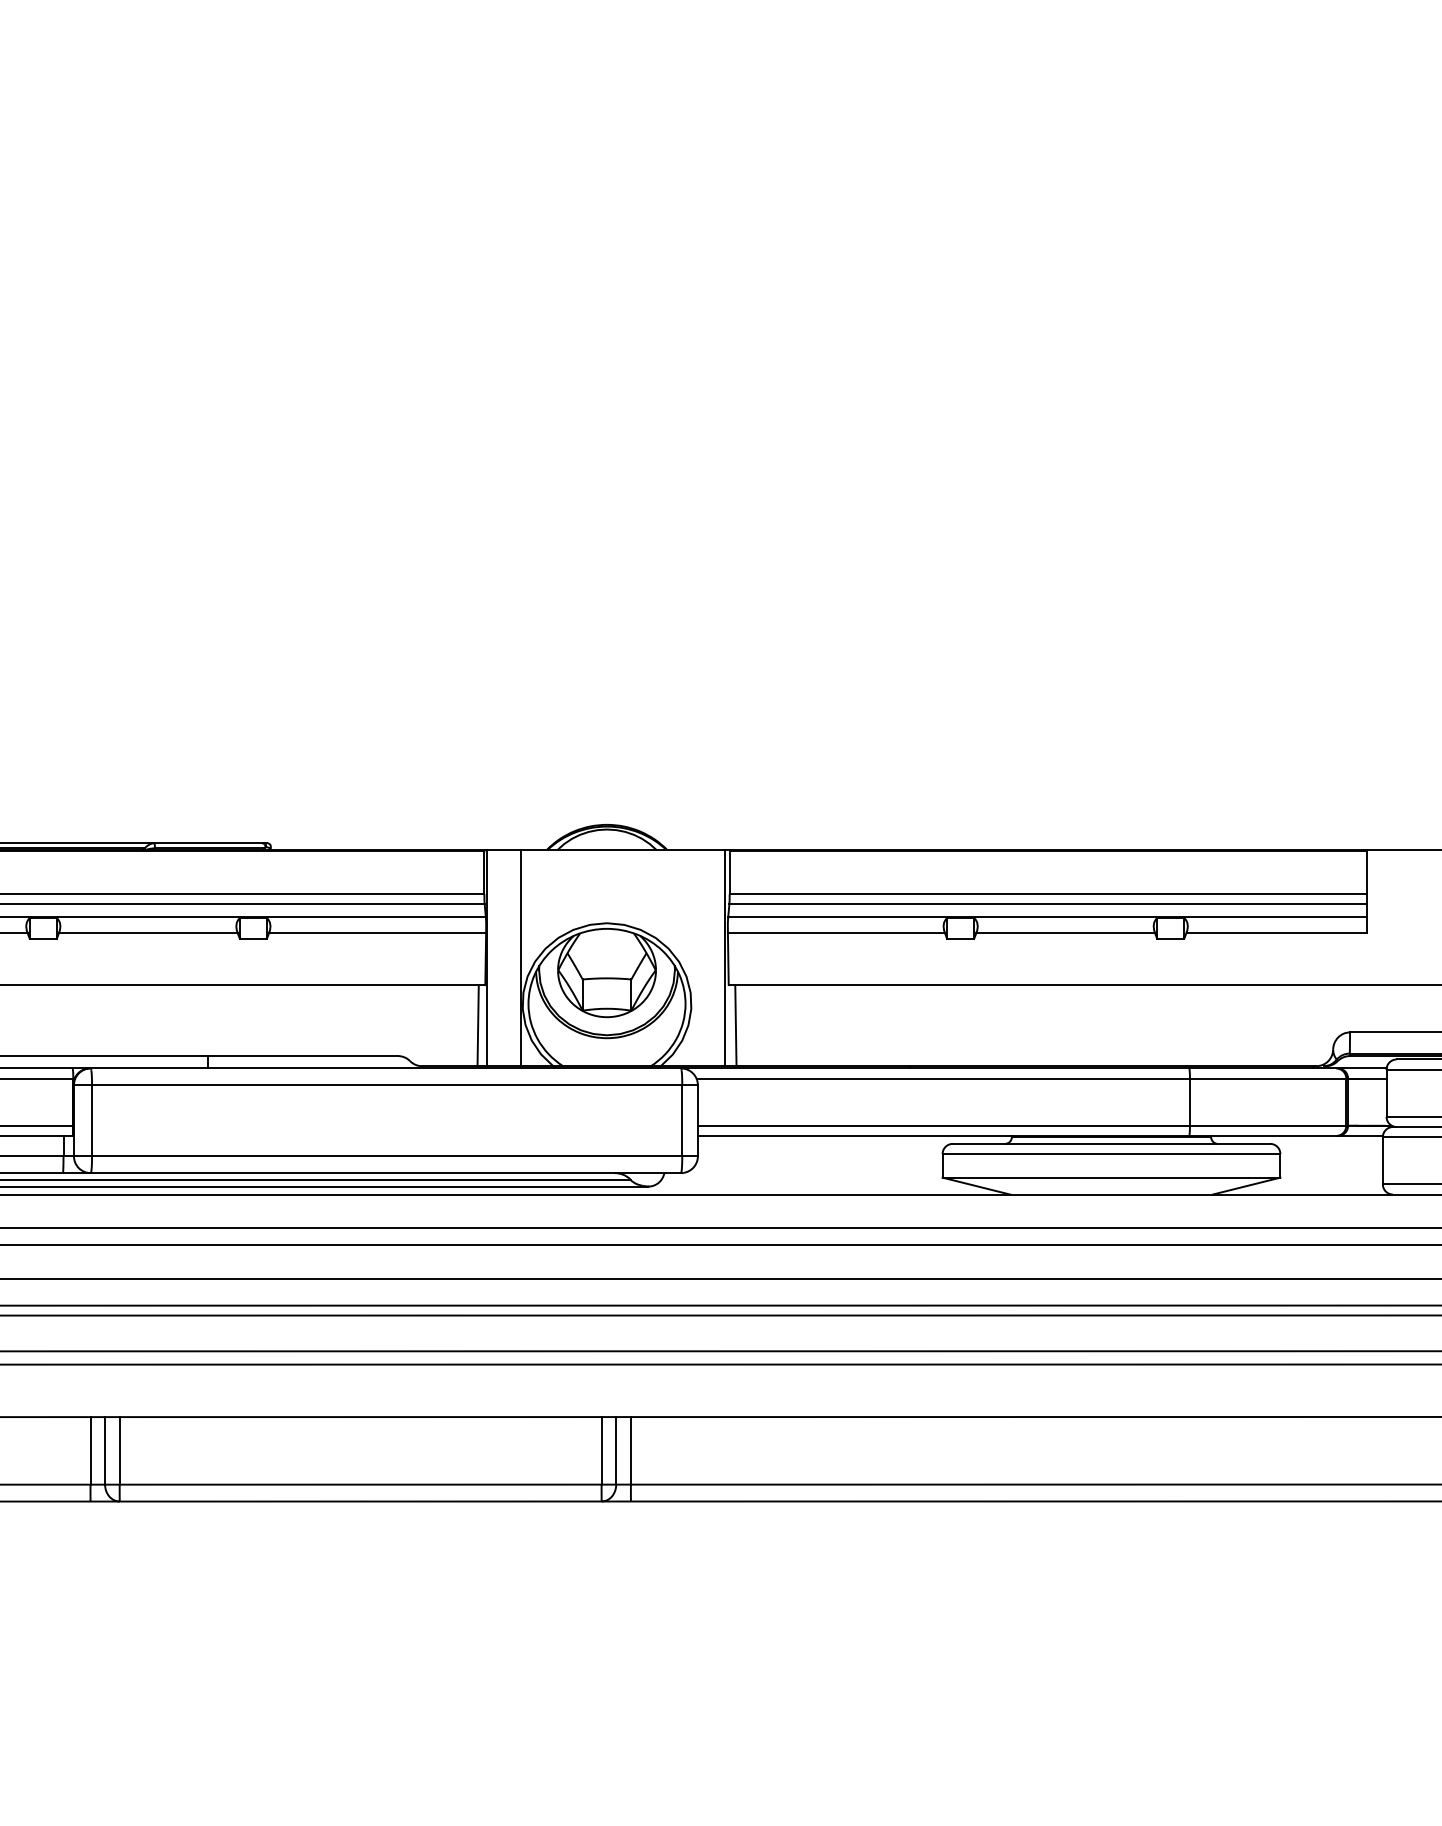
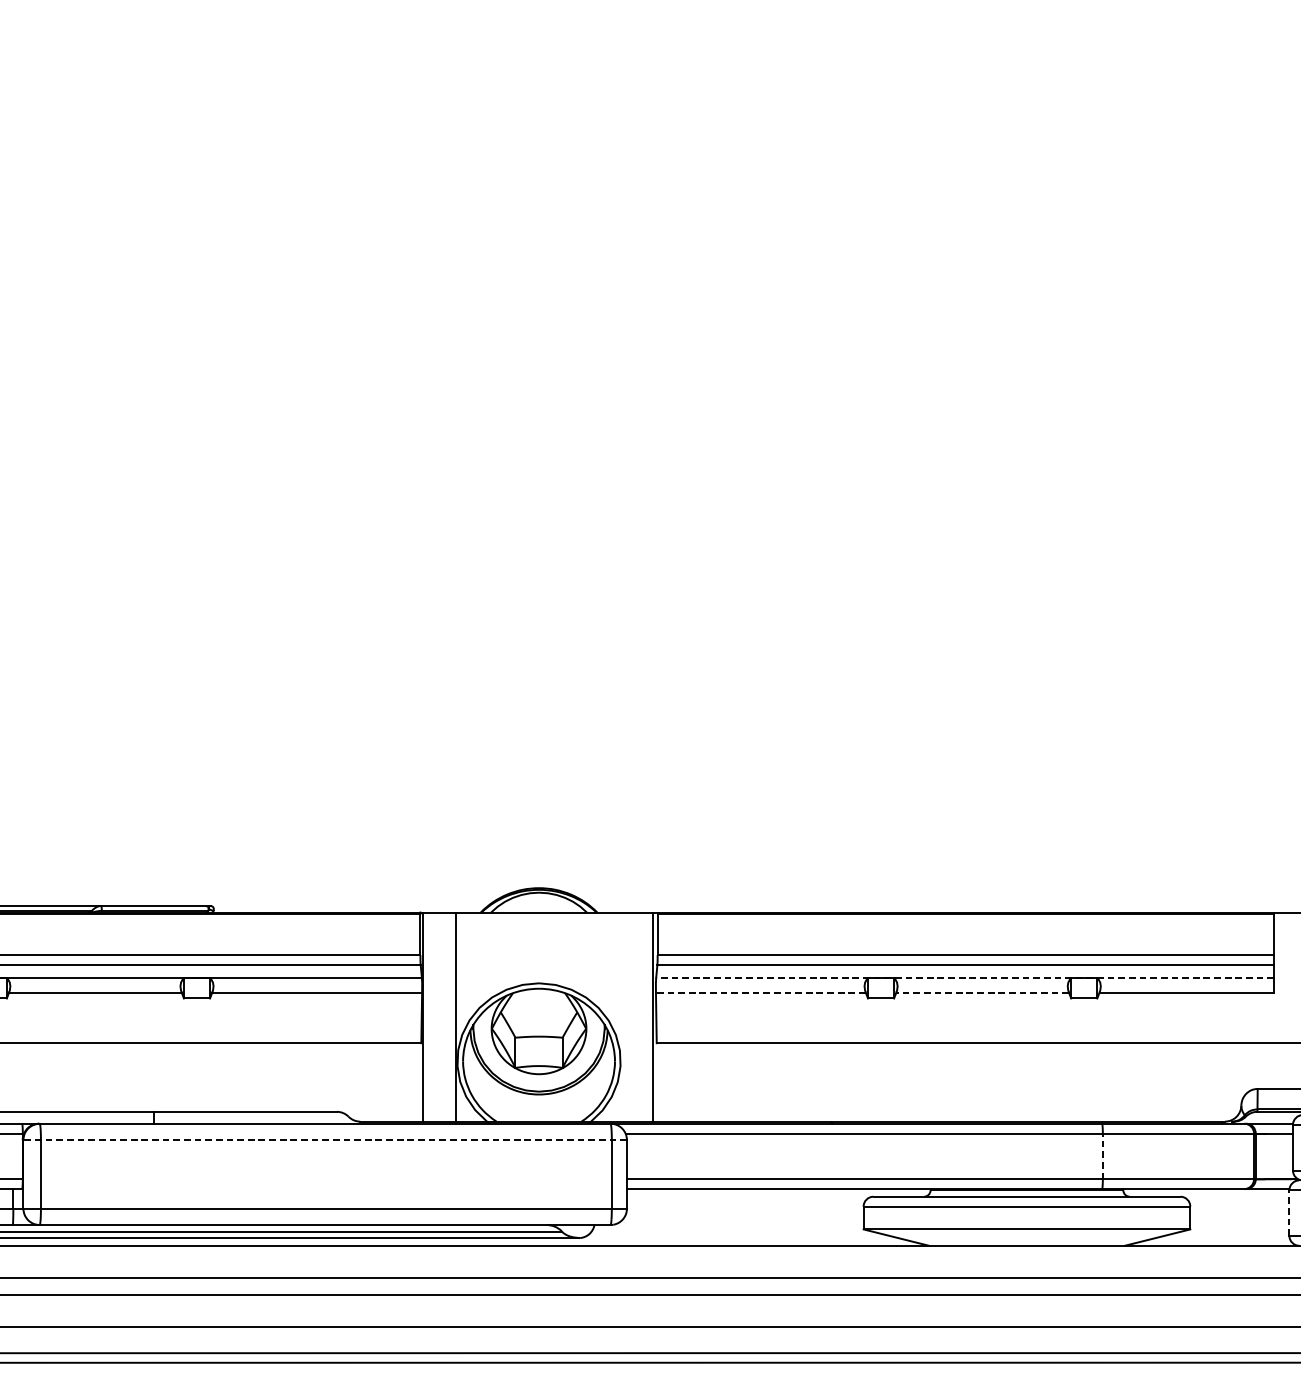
line: (1047, 917) -> (965, 977), solid -> dashed
line: (835, 932) -> (760, 992), solid -> dashed
line: (1065, 932) -> (982, 992), solid -> dashed
line: (477, 1025) -> (413, 1082), removed
line: (735, 1025) -> (663, 1082), removed
line: (385, 1085) -> (324, 1140), solid -> dashed
line: (1189, 1102) -> (1102, 1156), solid -> dashed
line: (1382, 1160) -> (1289, 1212), solid -> dashed

